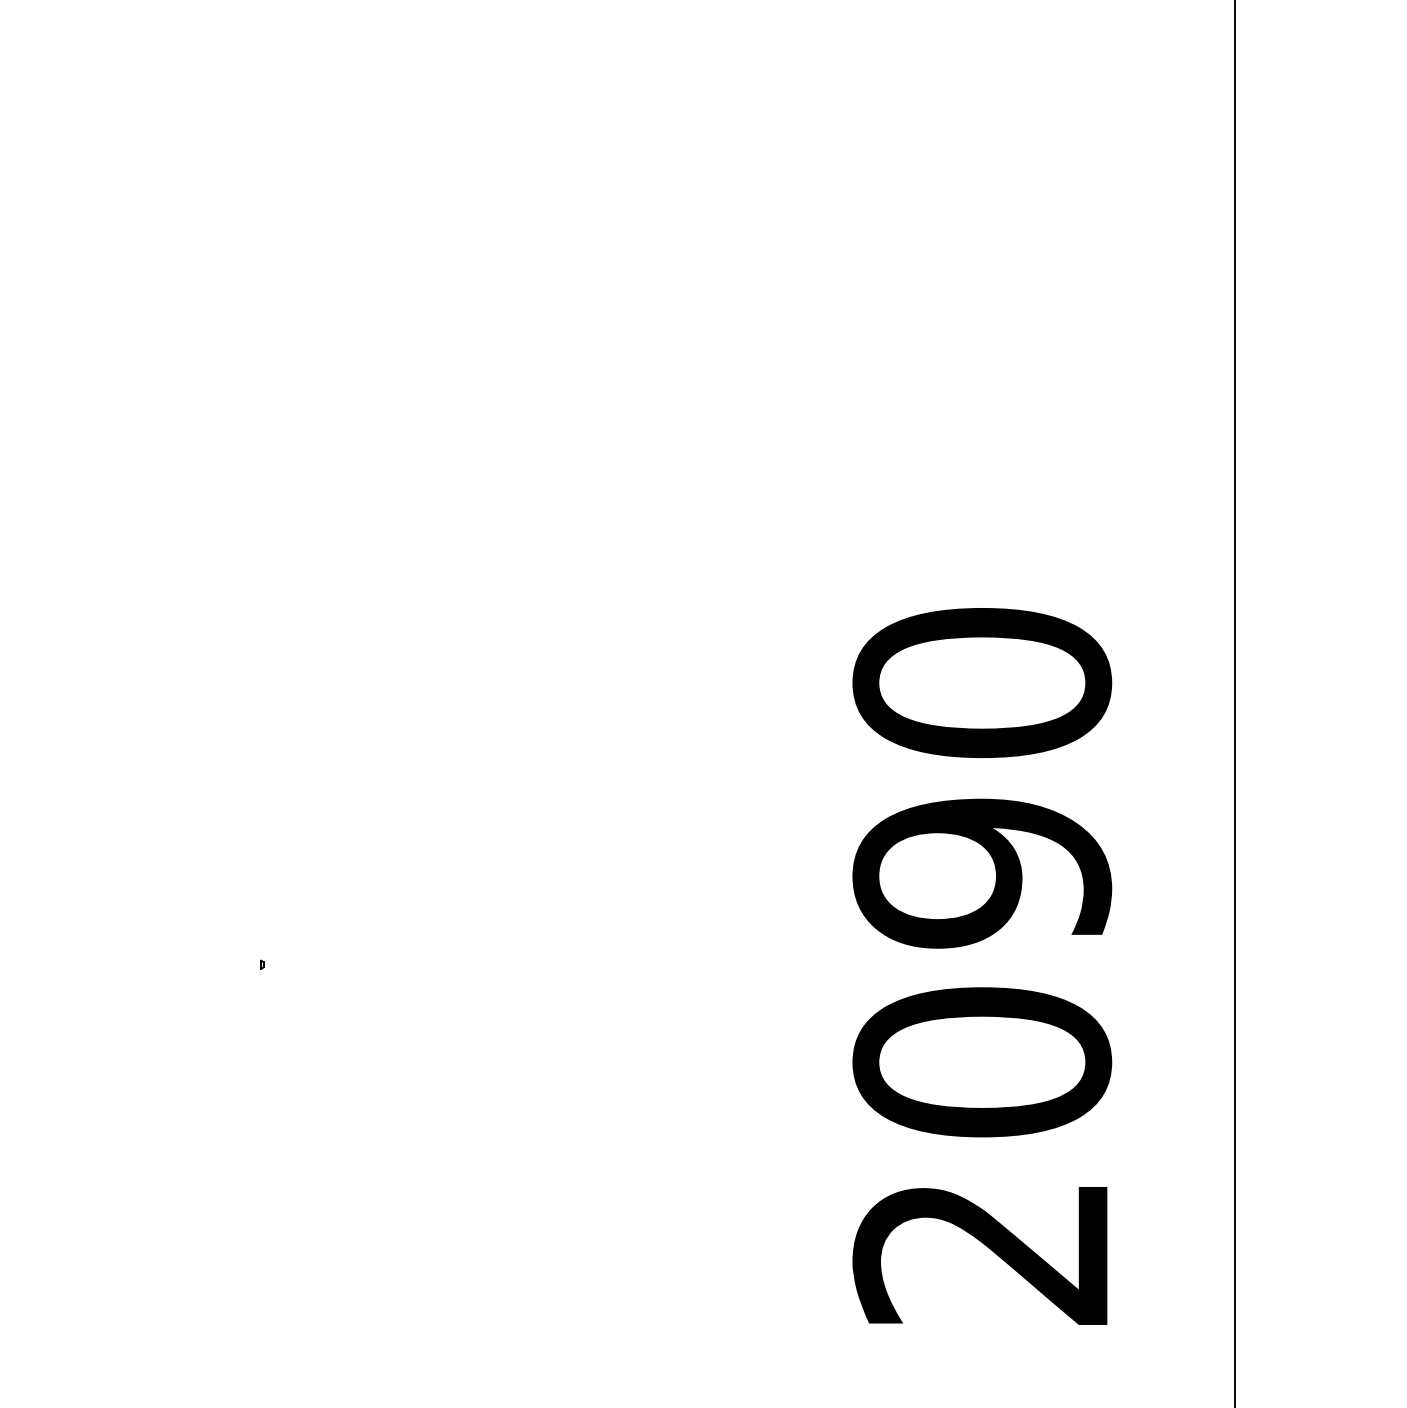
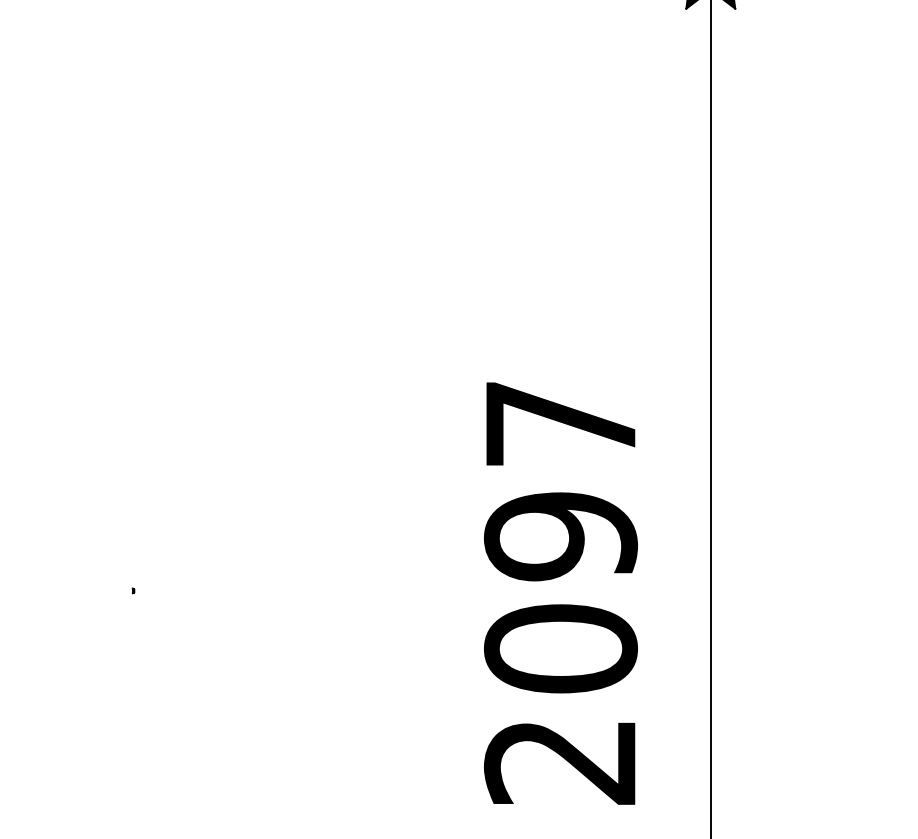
text: (981, 682) -> (560, 423), 2090 -> 2097

